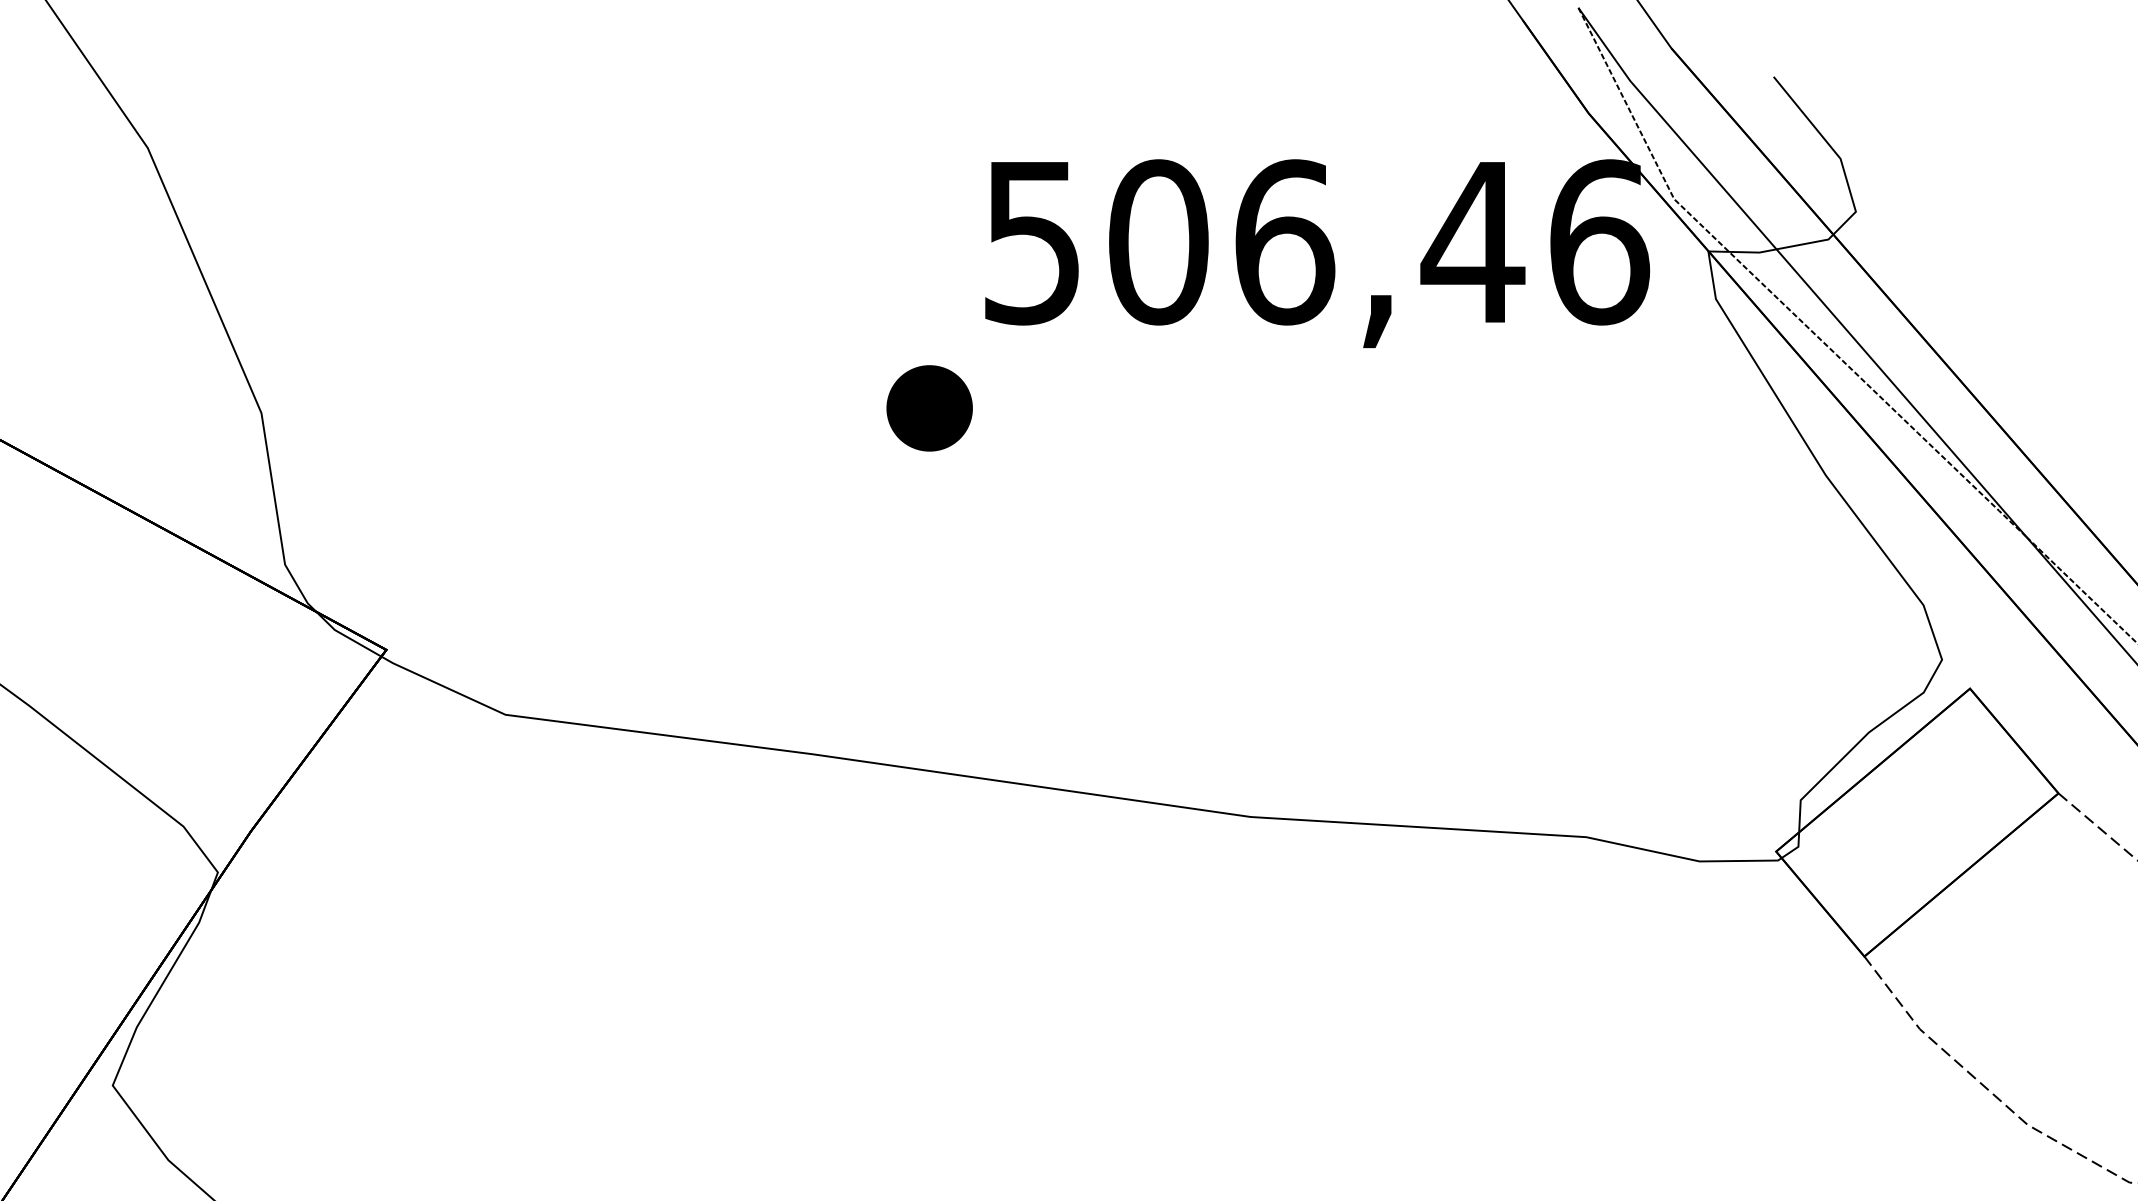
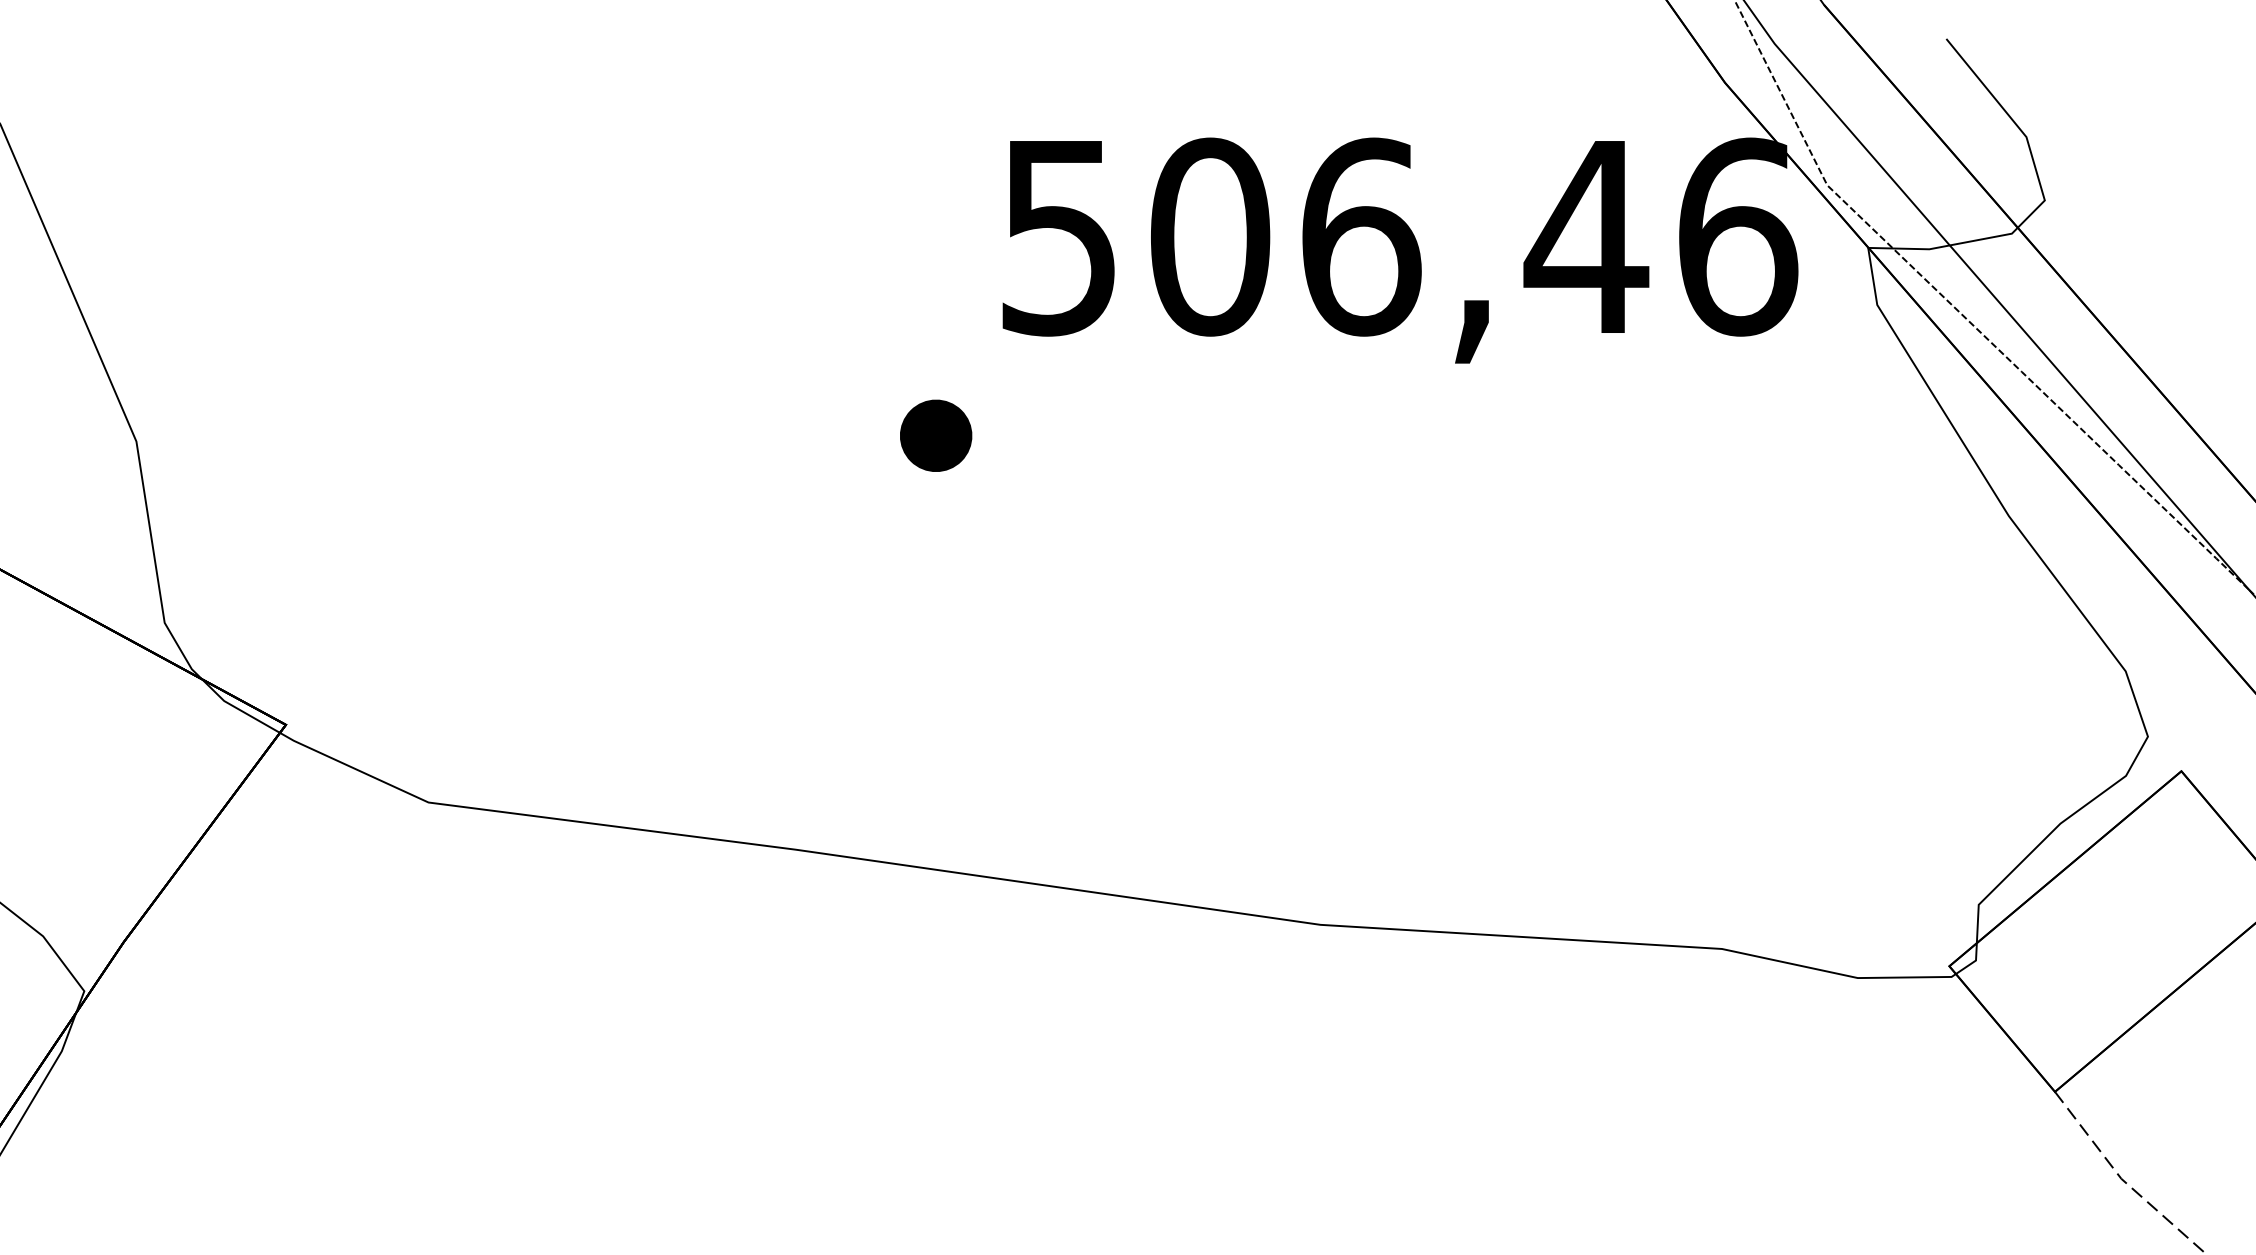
part: (929, 408) -> (935, 435), size x0.7

